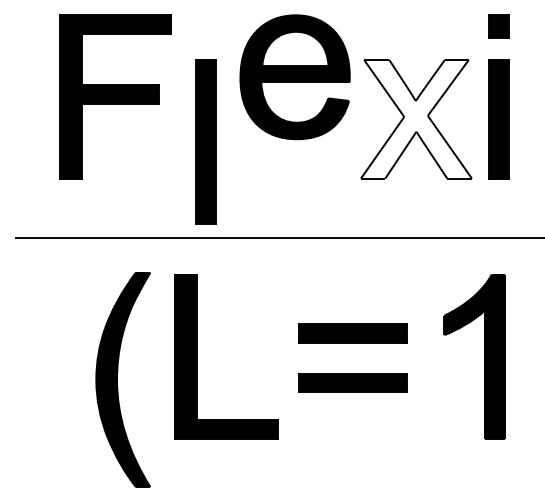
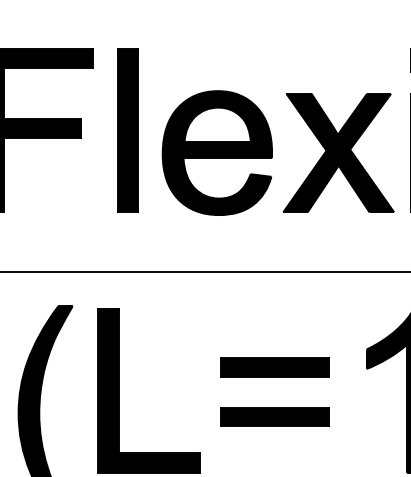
part: (294, 77) -> (216, 153), moved
fill: (415, 119) -> (337, 153), added
part: (205, 141) -> (127, 130), moved

